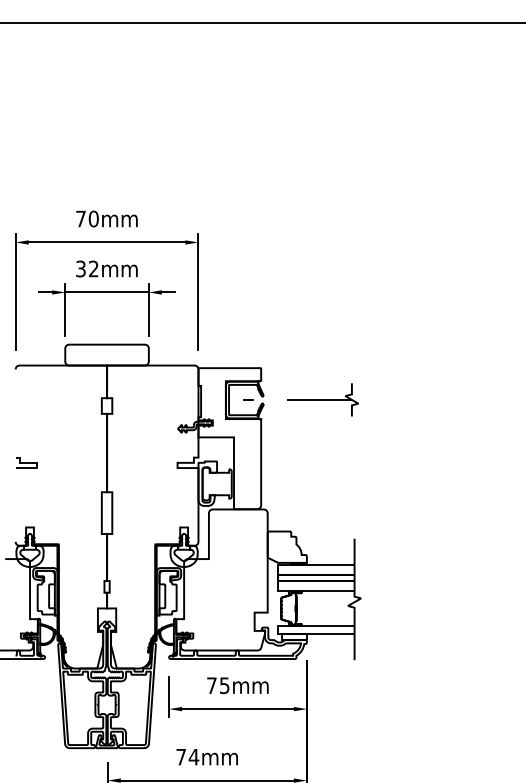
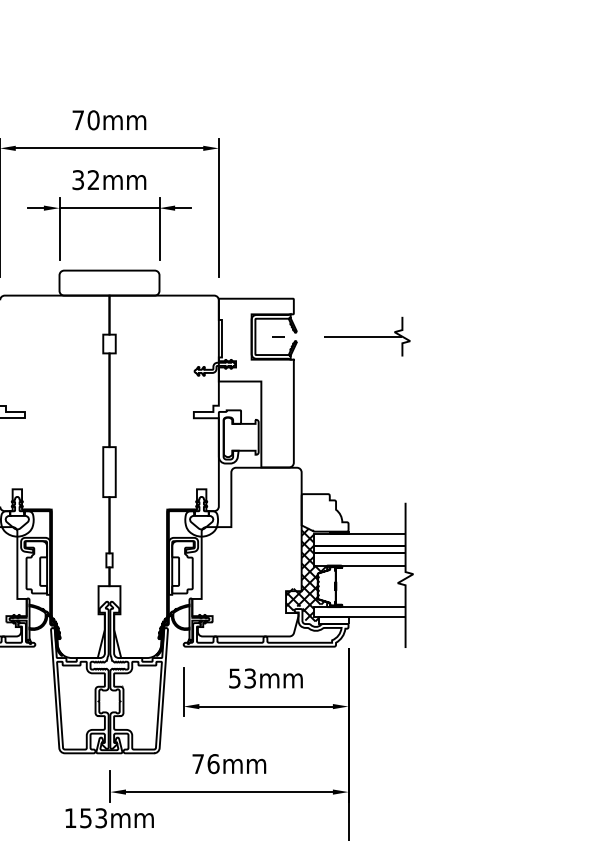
hatch: (272, 597) -> (307, 573), added
text: (218, 685) -> (242, 678), 75mm -> 53mm
text: (193, 756) -> (212, 763), 74mm -> 76mm

